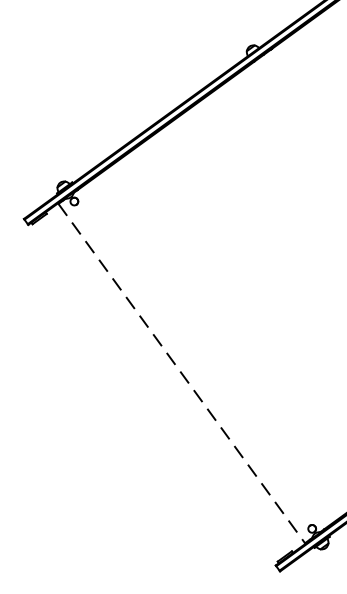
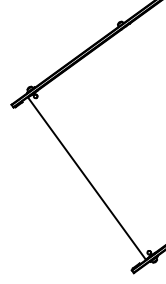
line: (182, 373) -> (87, 178), dashed -> solid

